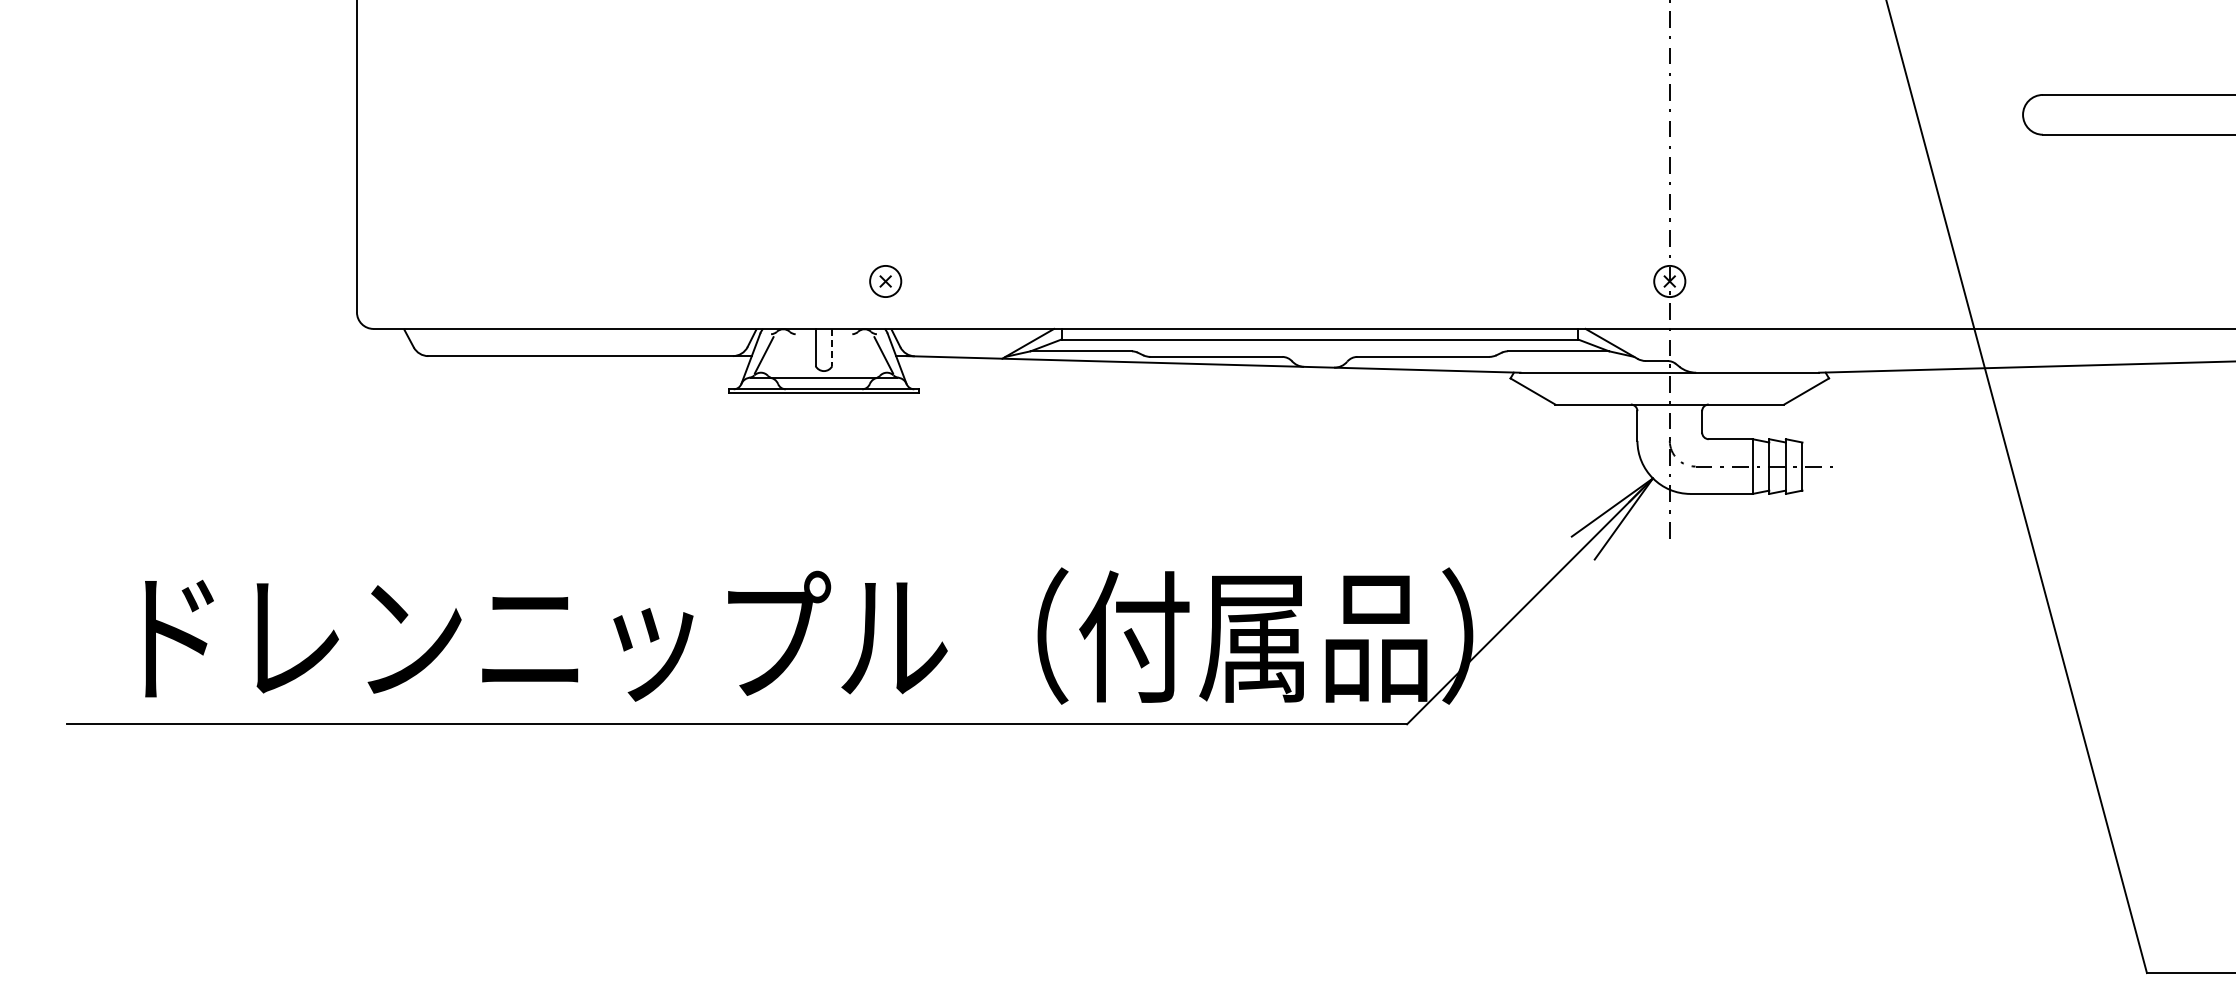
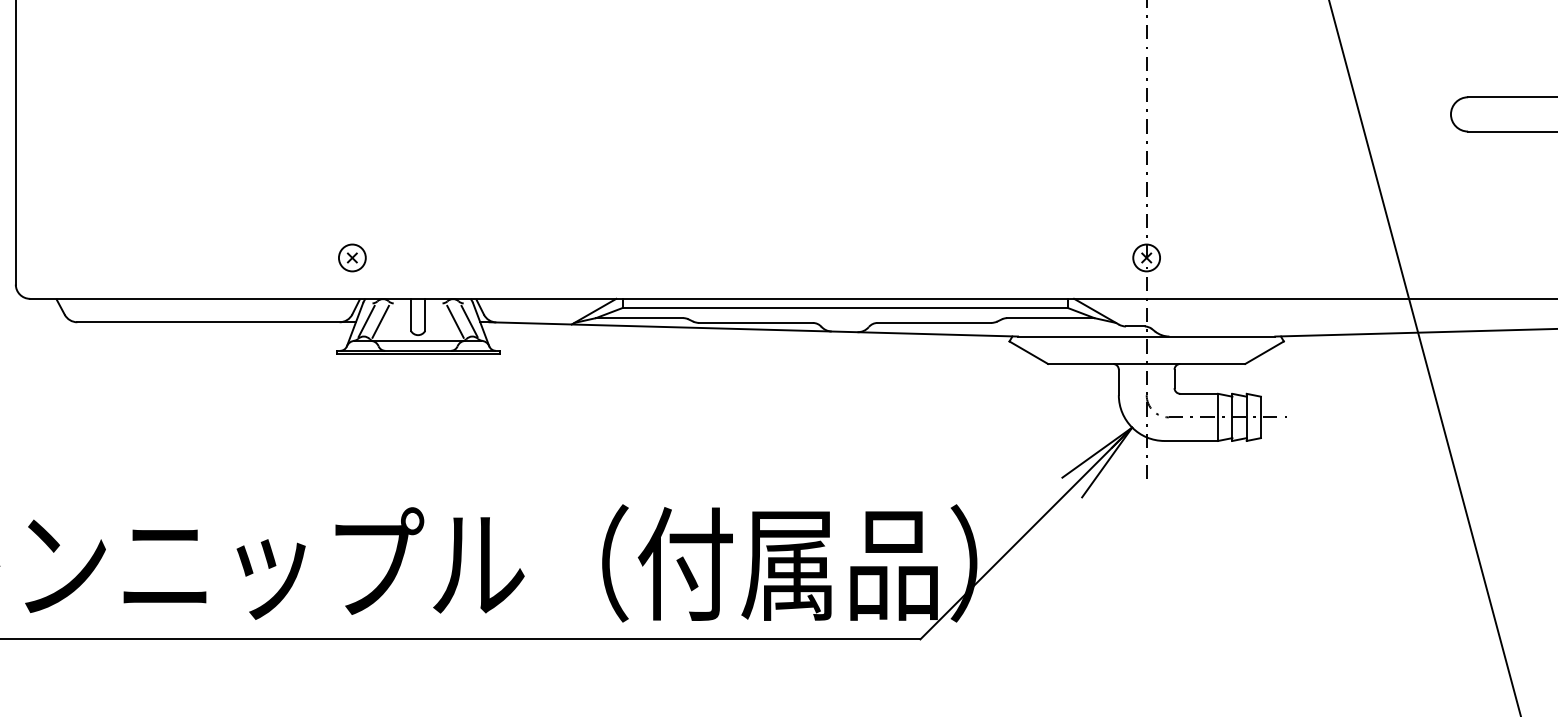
part: (885, 281) -> (352, 257), moved
line: (832, 347) -> (425, 314), dashed -> solid
line: (780, 355) -> (380, 321), added
line: (866, 355) -> (454, 321), added

